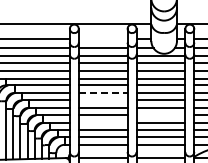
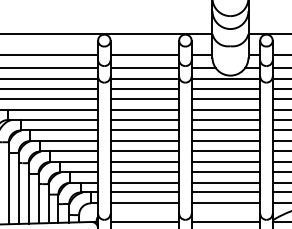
line: (102, 39) -> (143, 55), added
line: (103, 92) -> (145, 129), dashed -> solid
line: (102, 100) -> (143, 141), added
line: (160, 115) -> (225, 162), added
line: (102, 122) -> (143, 172), added

